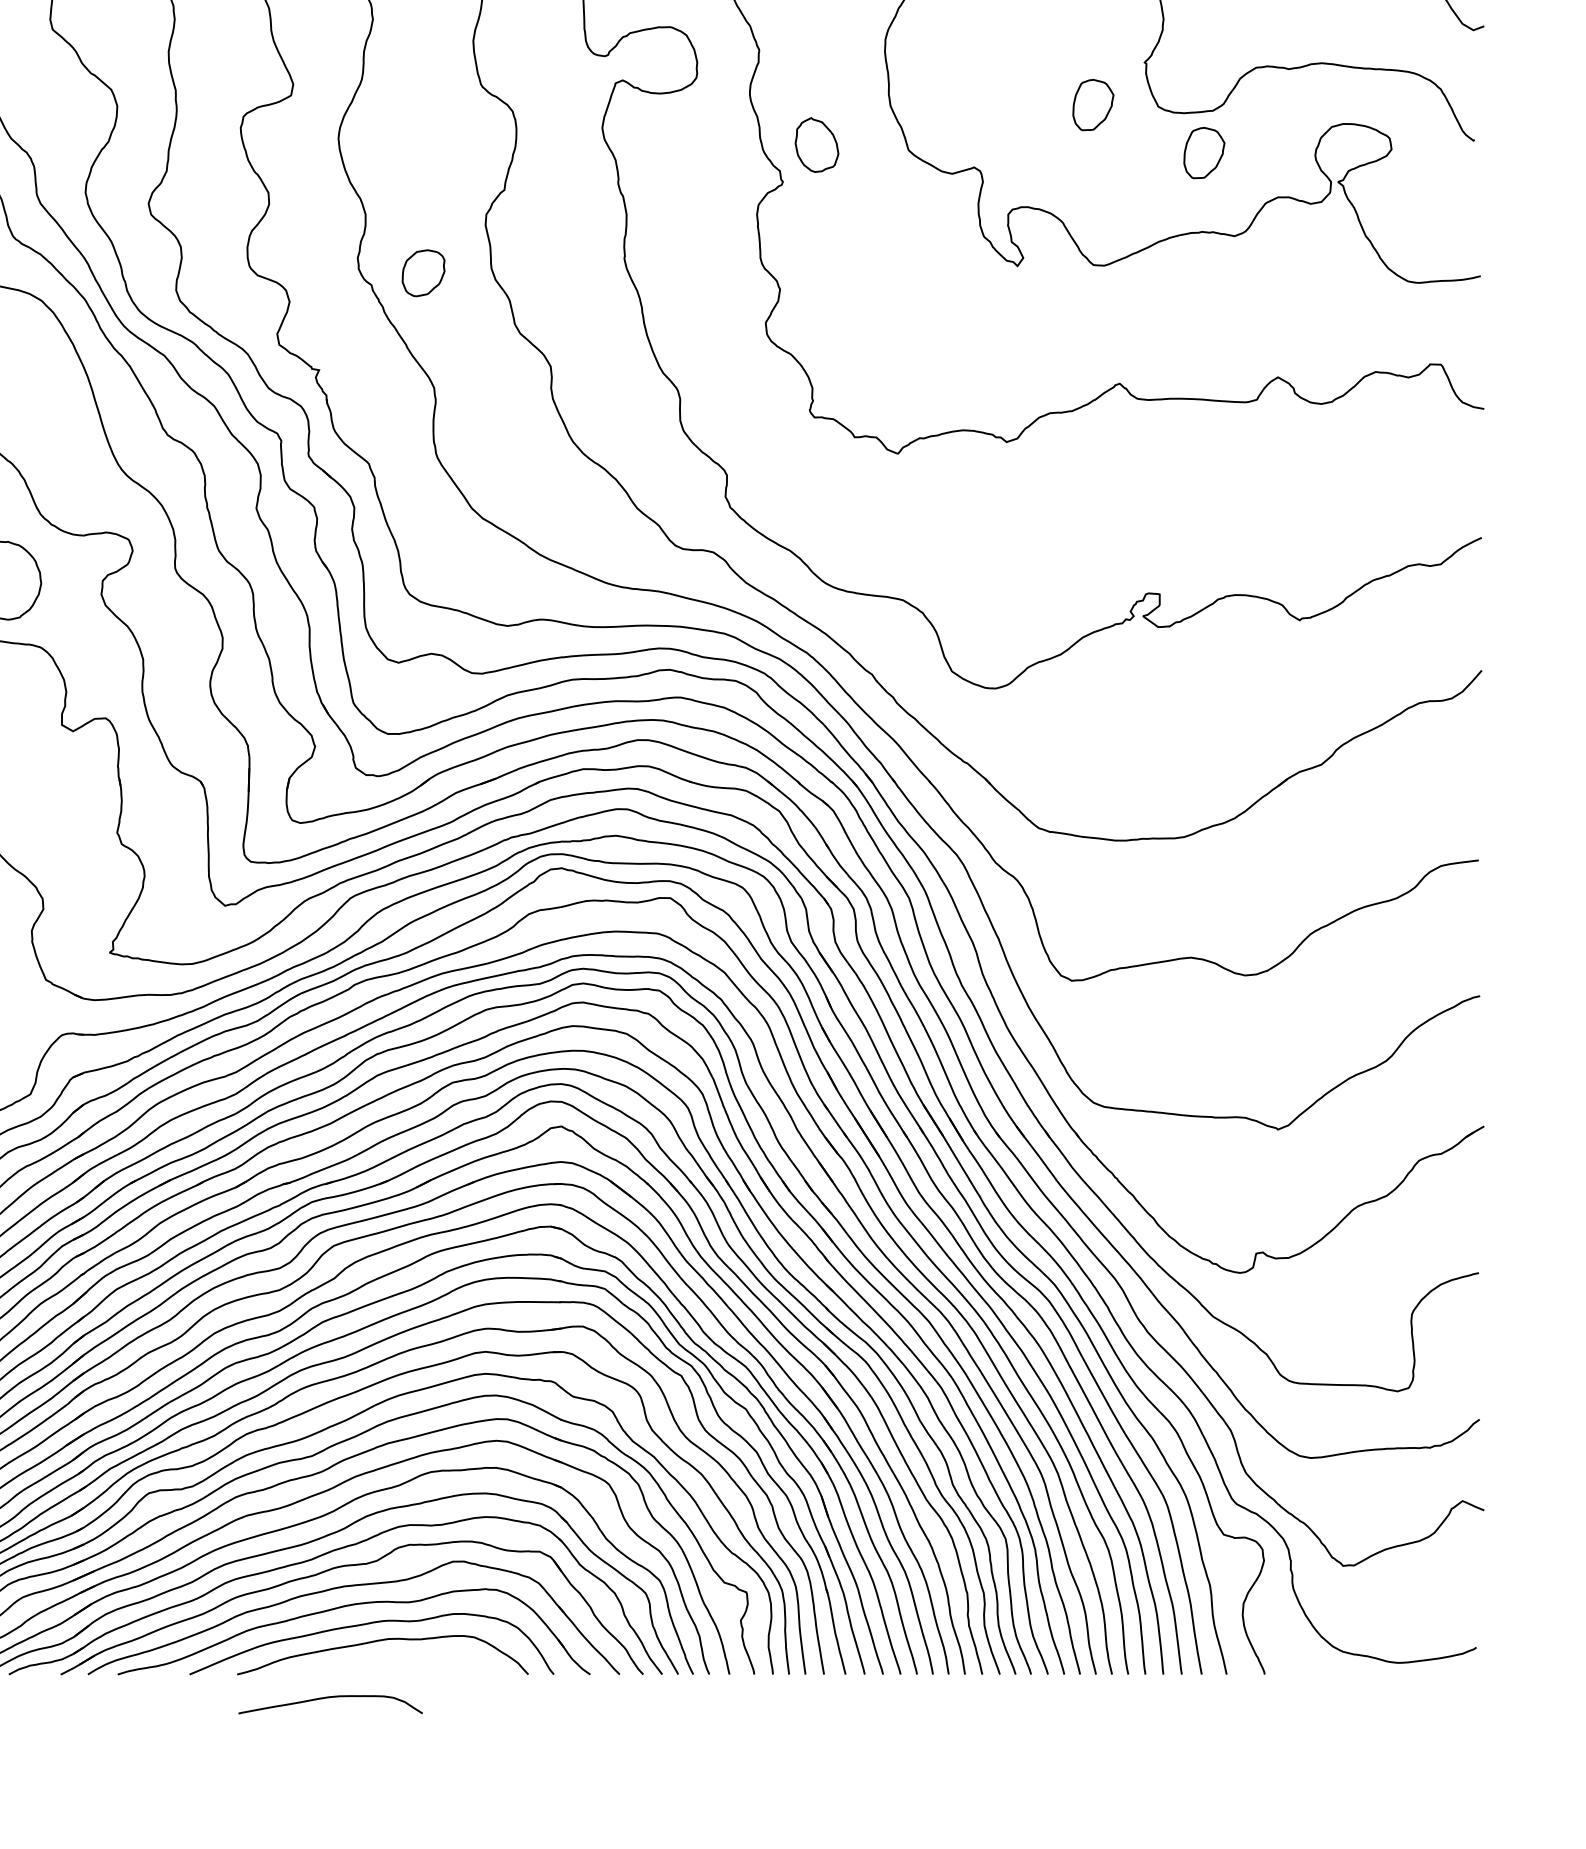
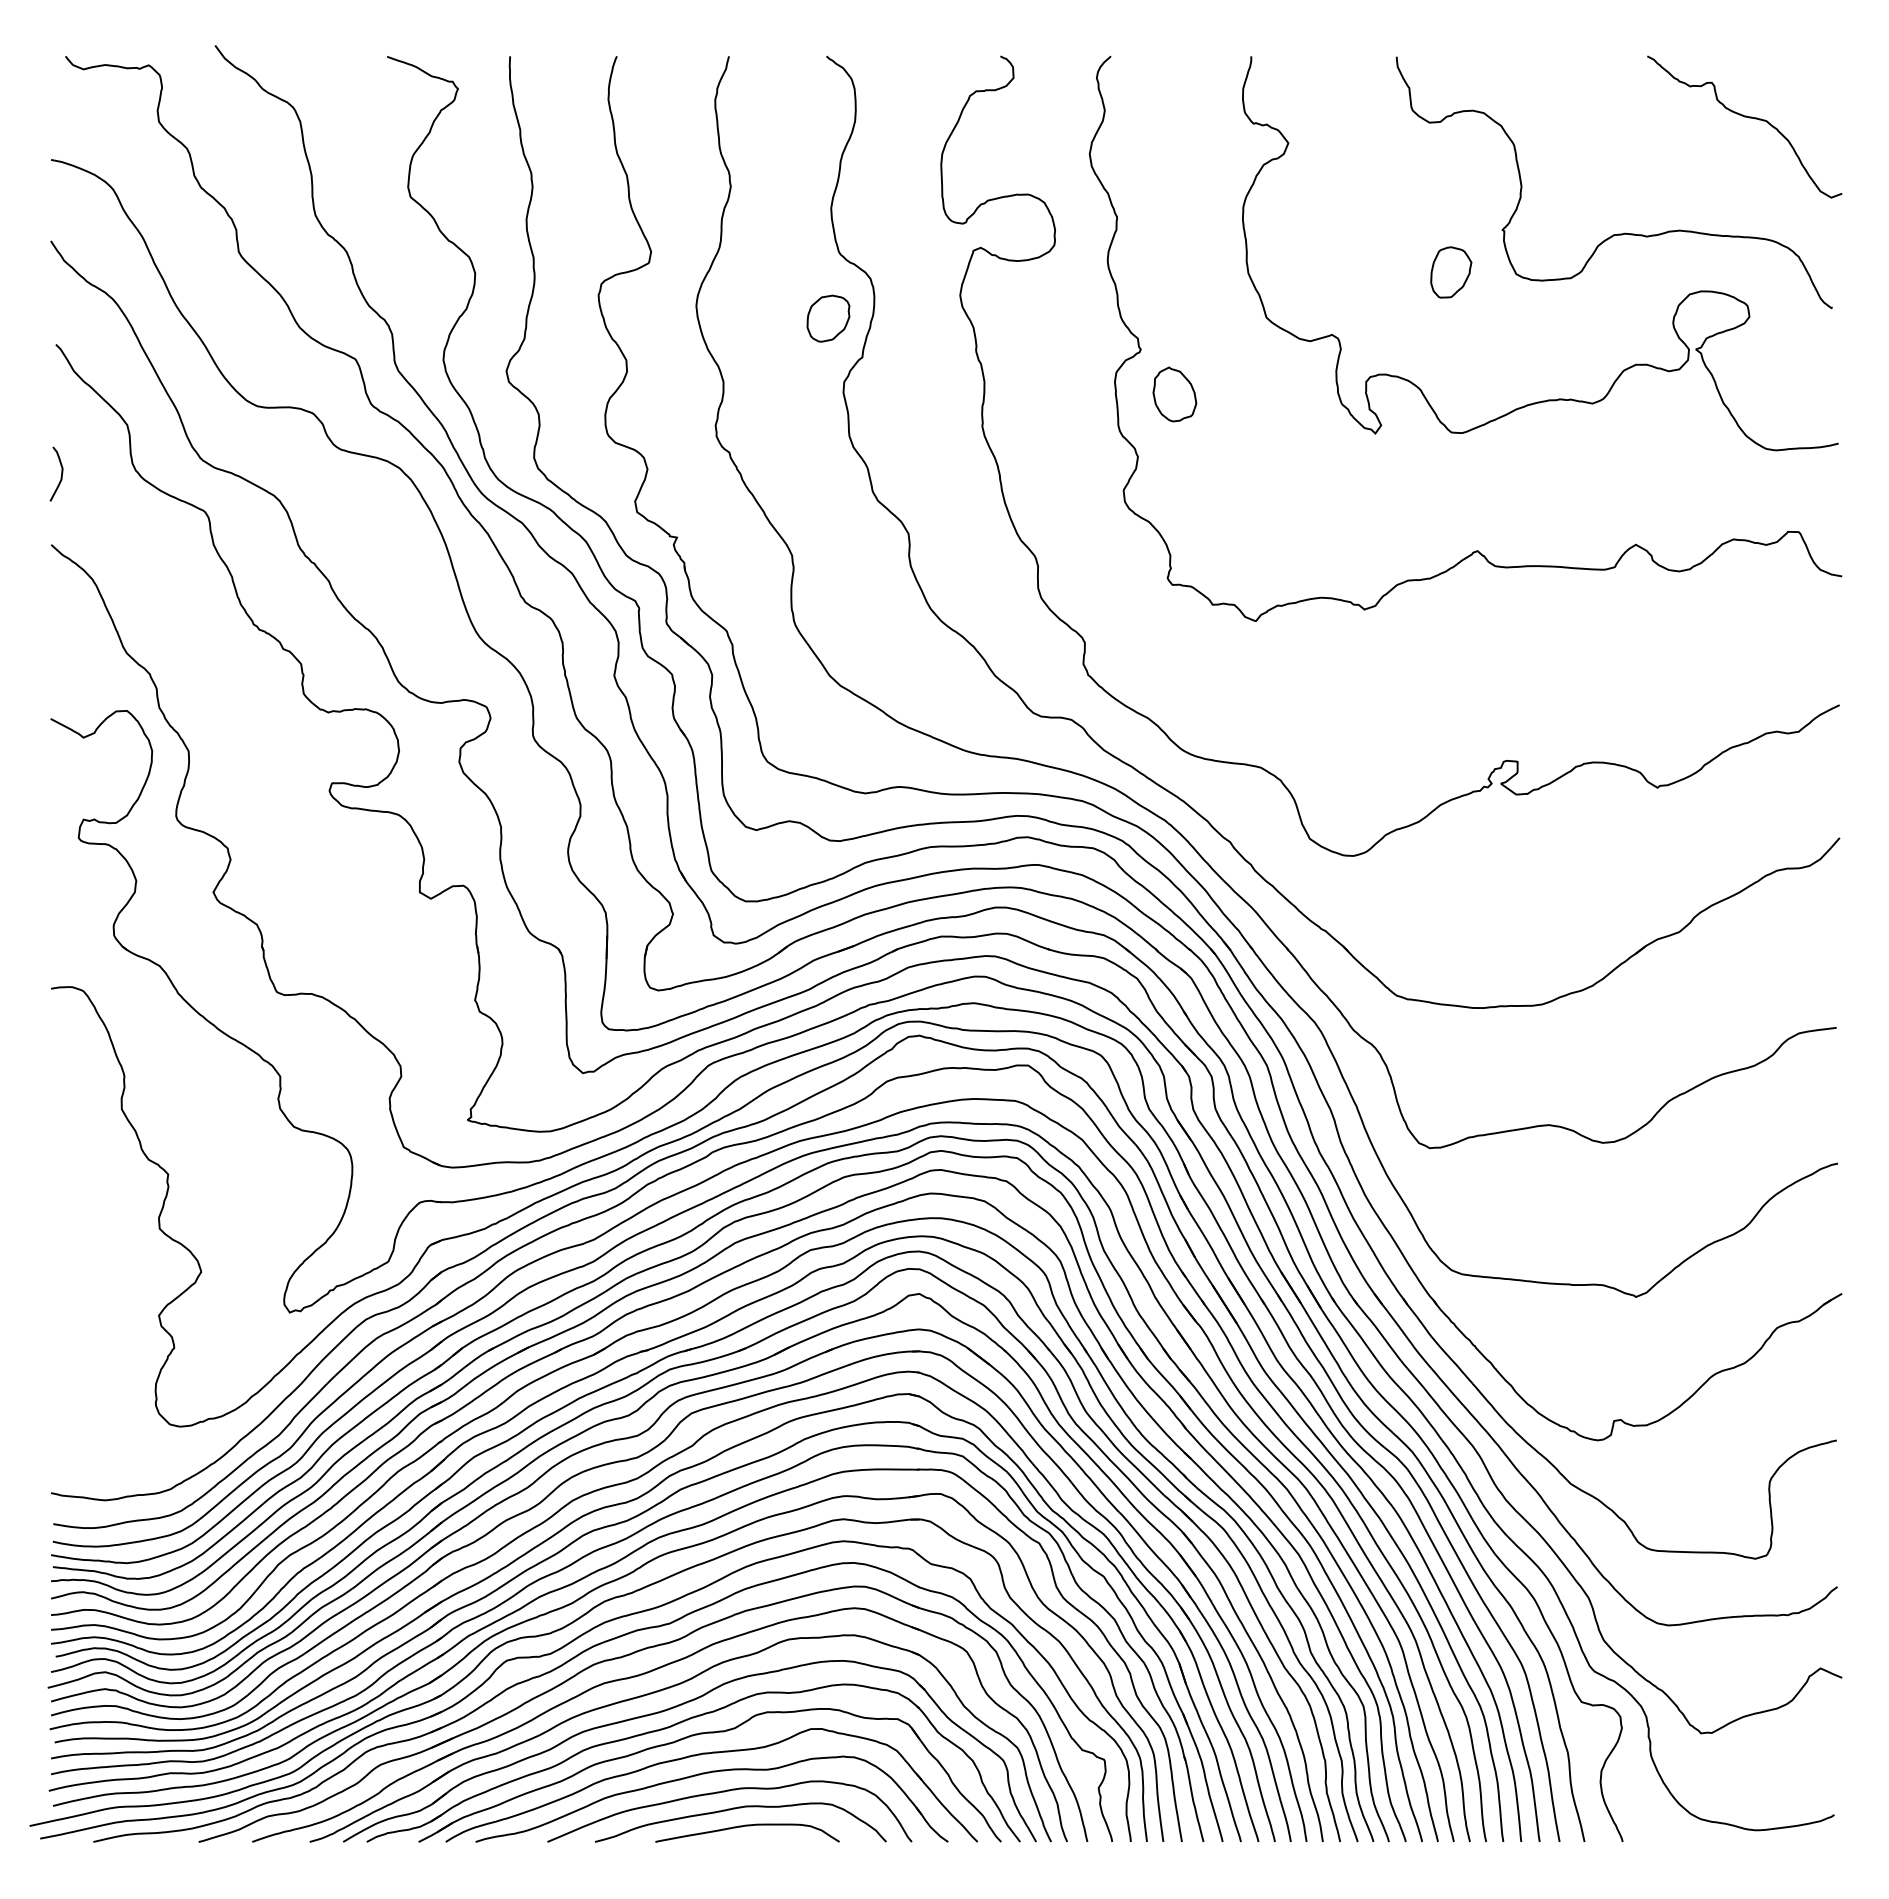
part: (816, 145) -> (1174, 394), moved
part: (1204, 153) -> (1562, 320), removed
part: (423, 273) -> (828, 318), moved
curve: (330, 1698) -> (747, 1826), moved

